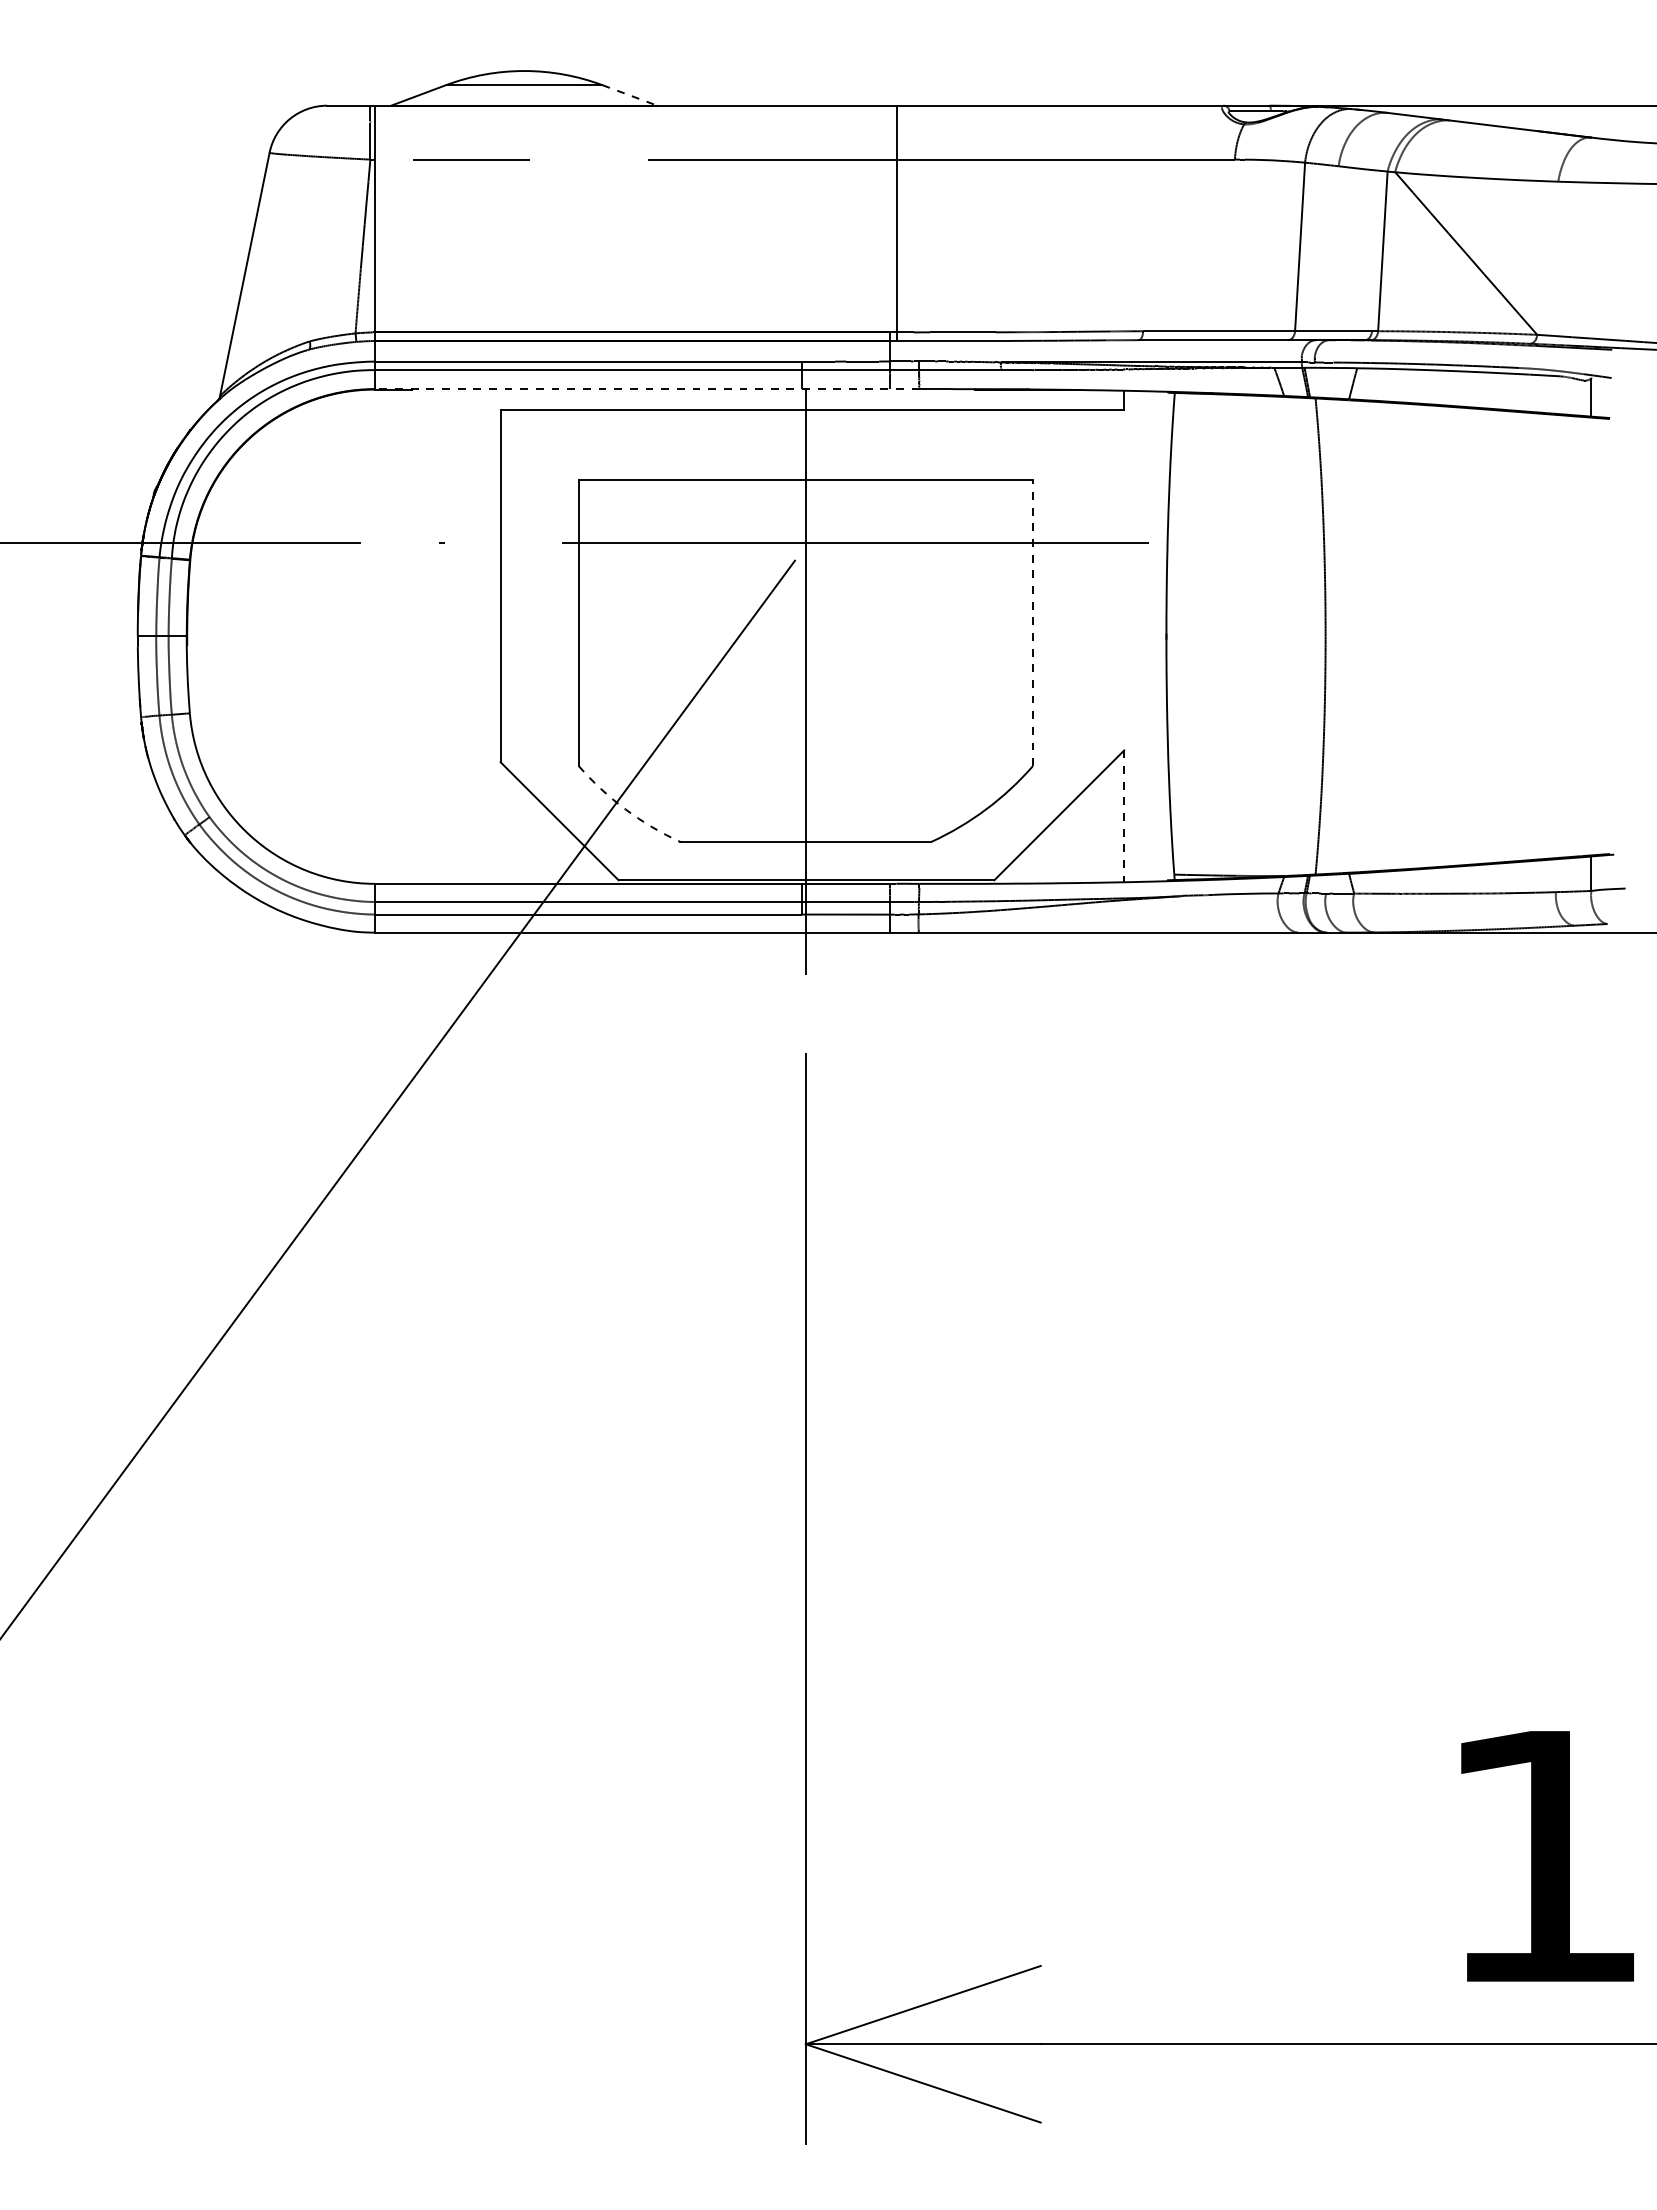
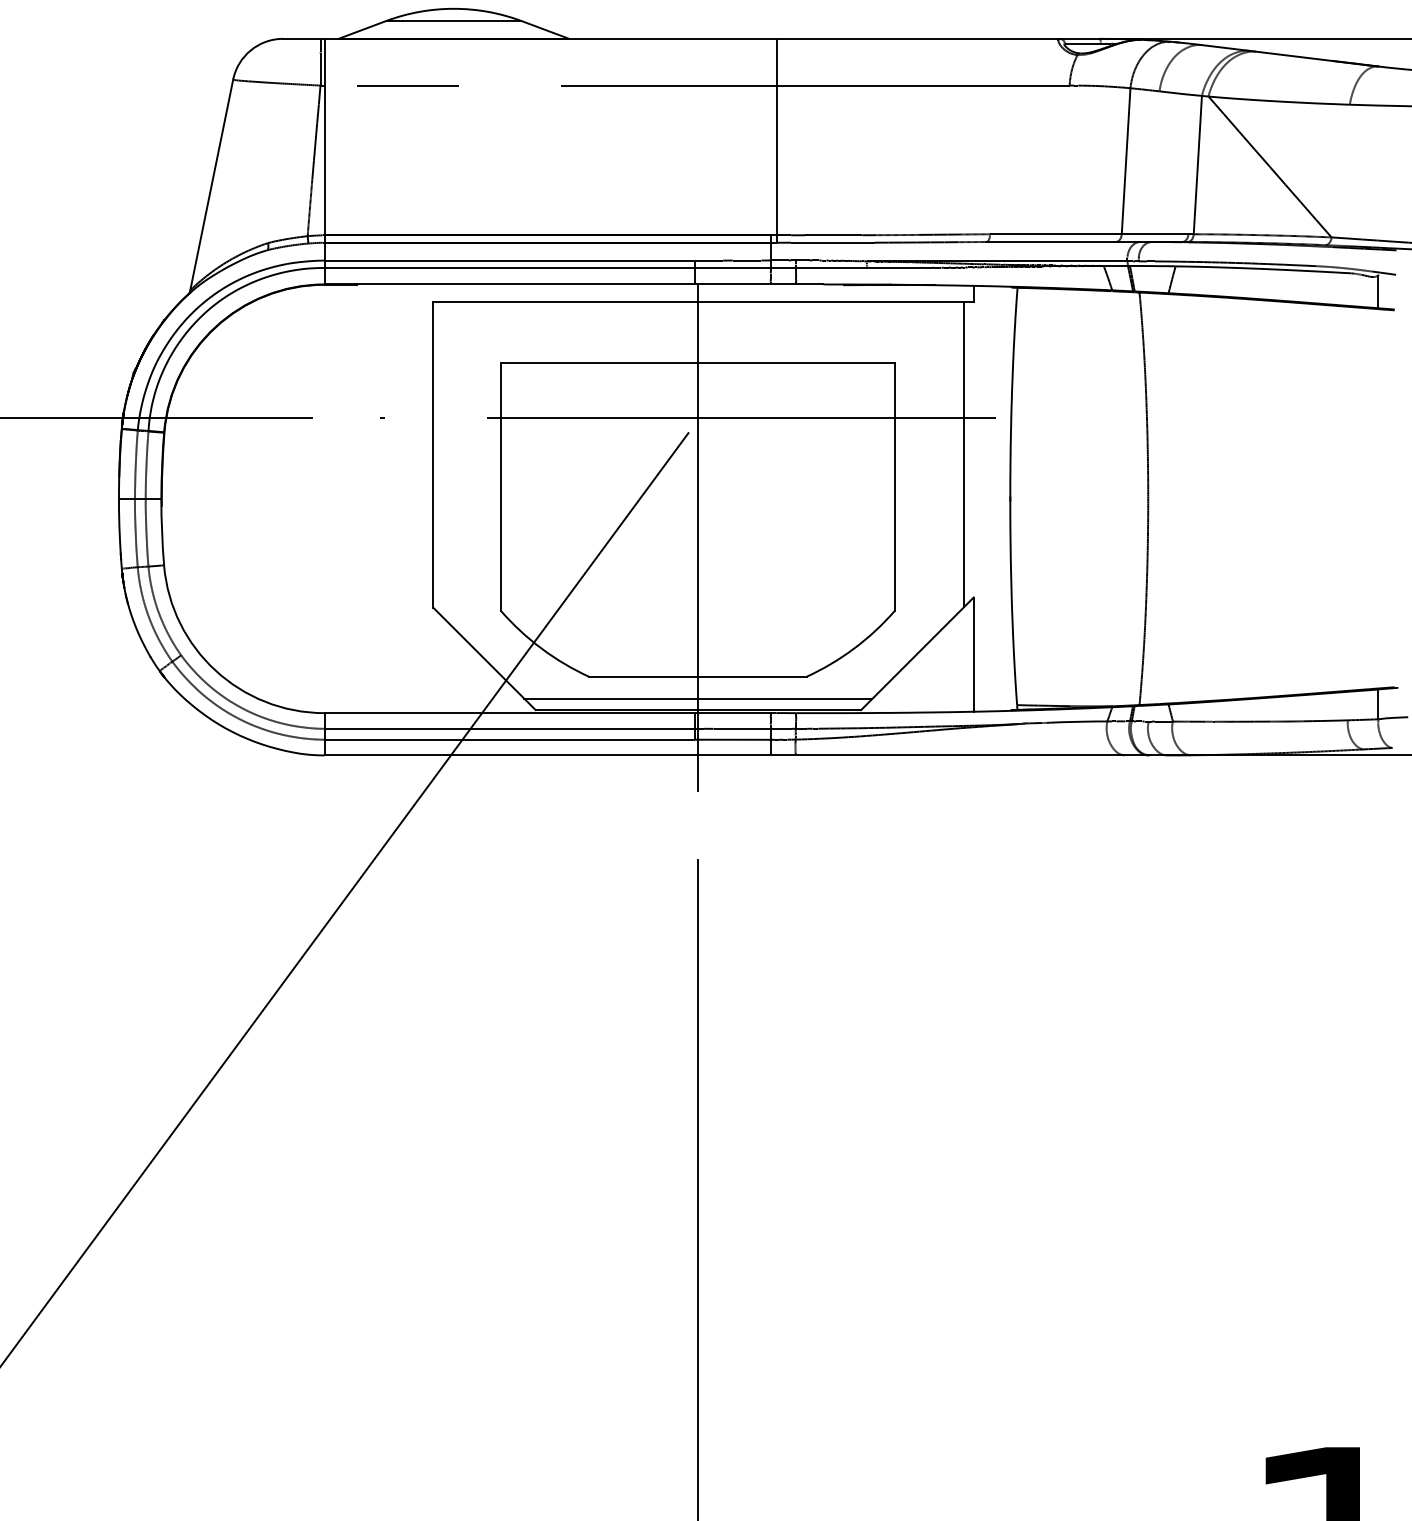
line: (630, 95) -> (545, 30), dashed -> solid
line: (646, 389) -> (559, 284), dashed -> solid
line: (1113, 585) -> (964, 454), added
line: (1032, 622) -> (894, 486), dashed -> solid
arc: (625, 809) -> (541, 648), dashed -> solid
line: (1124, 816) -> (973, 654), dashed -> solid
line: (806, 867) -> (698, 698), added

